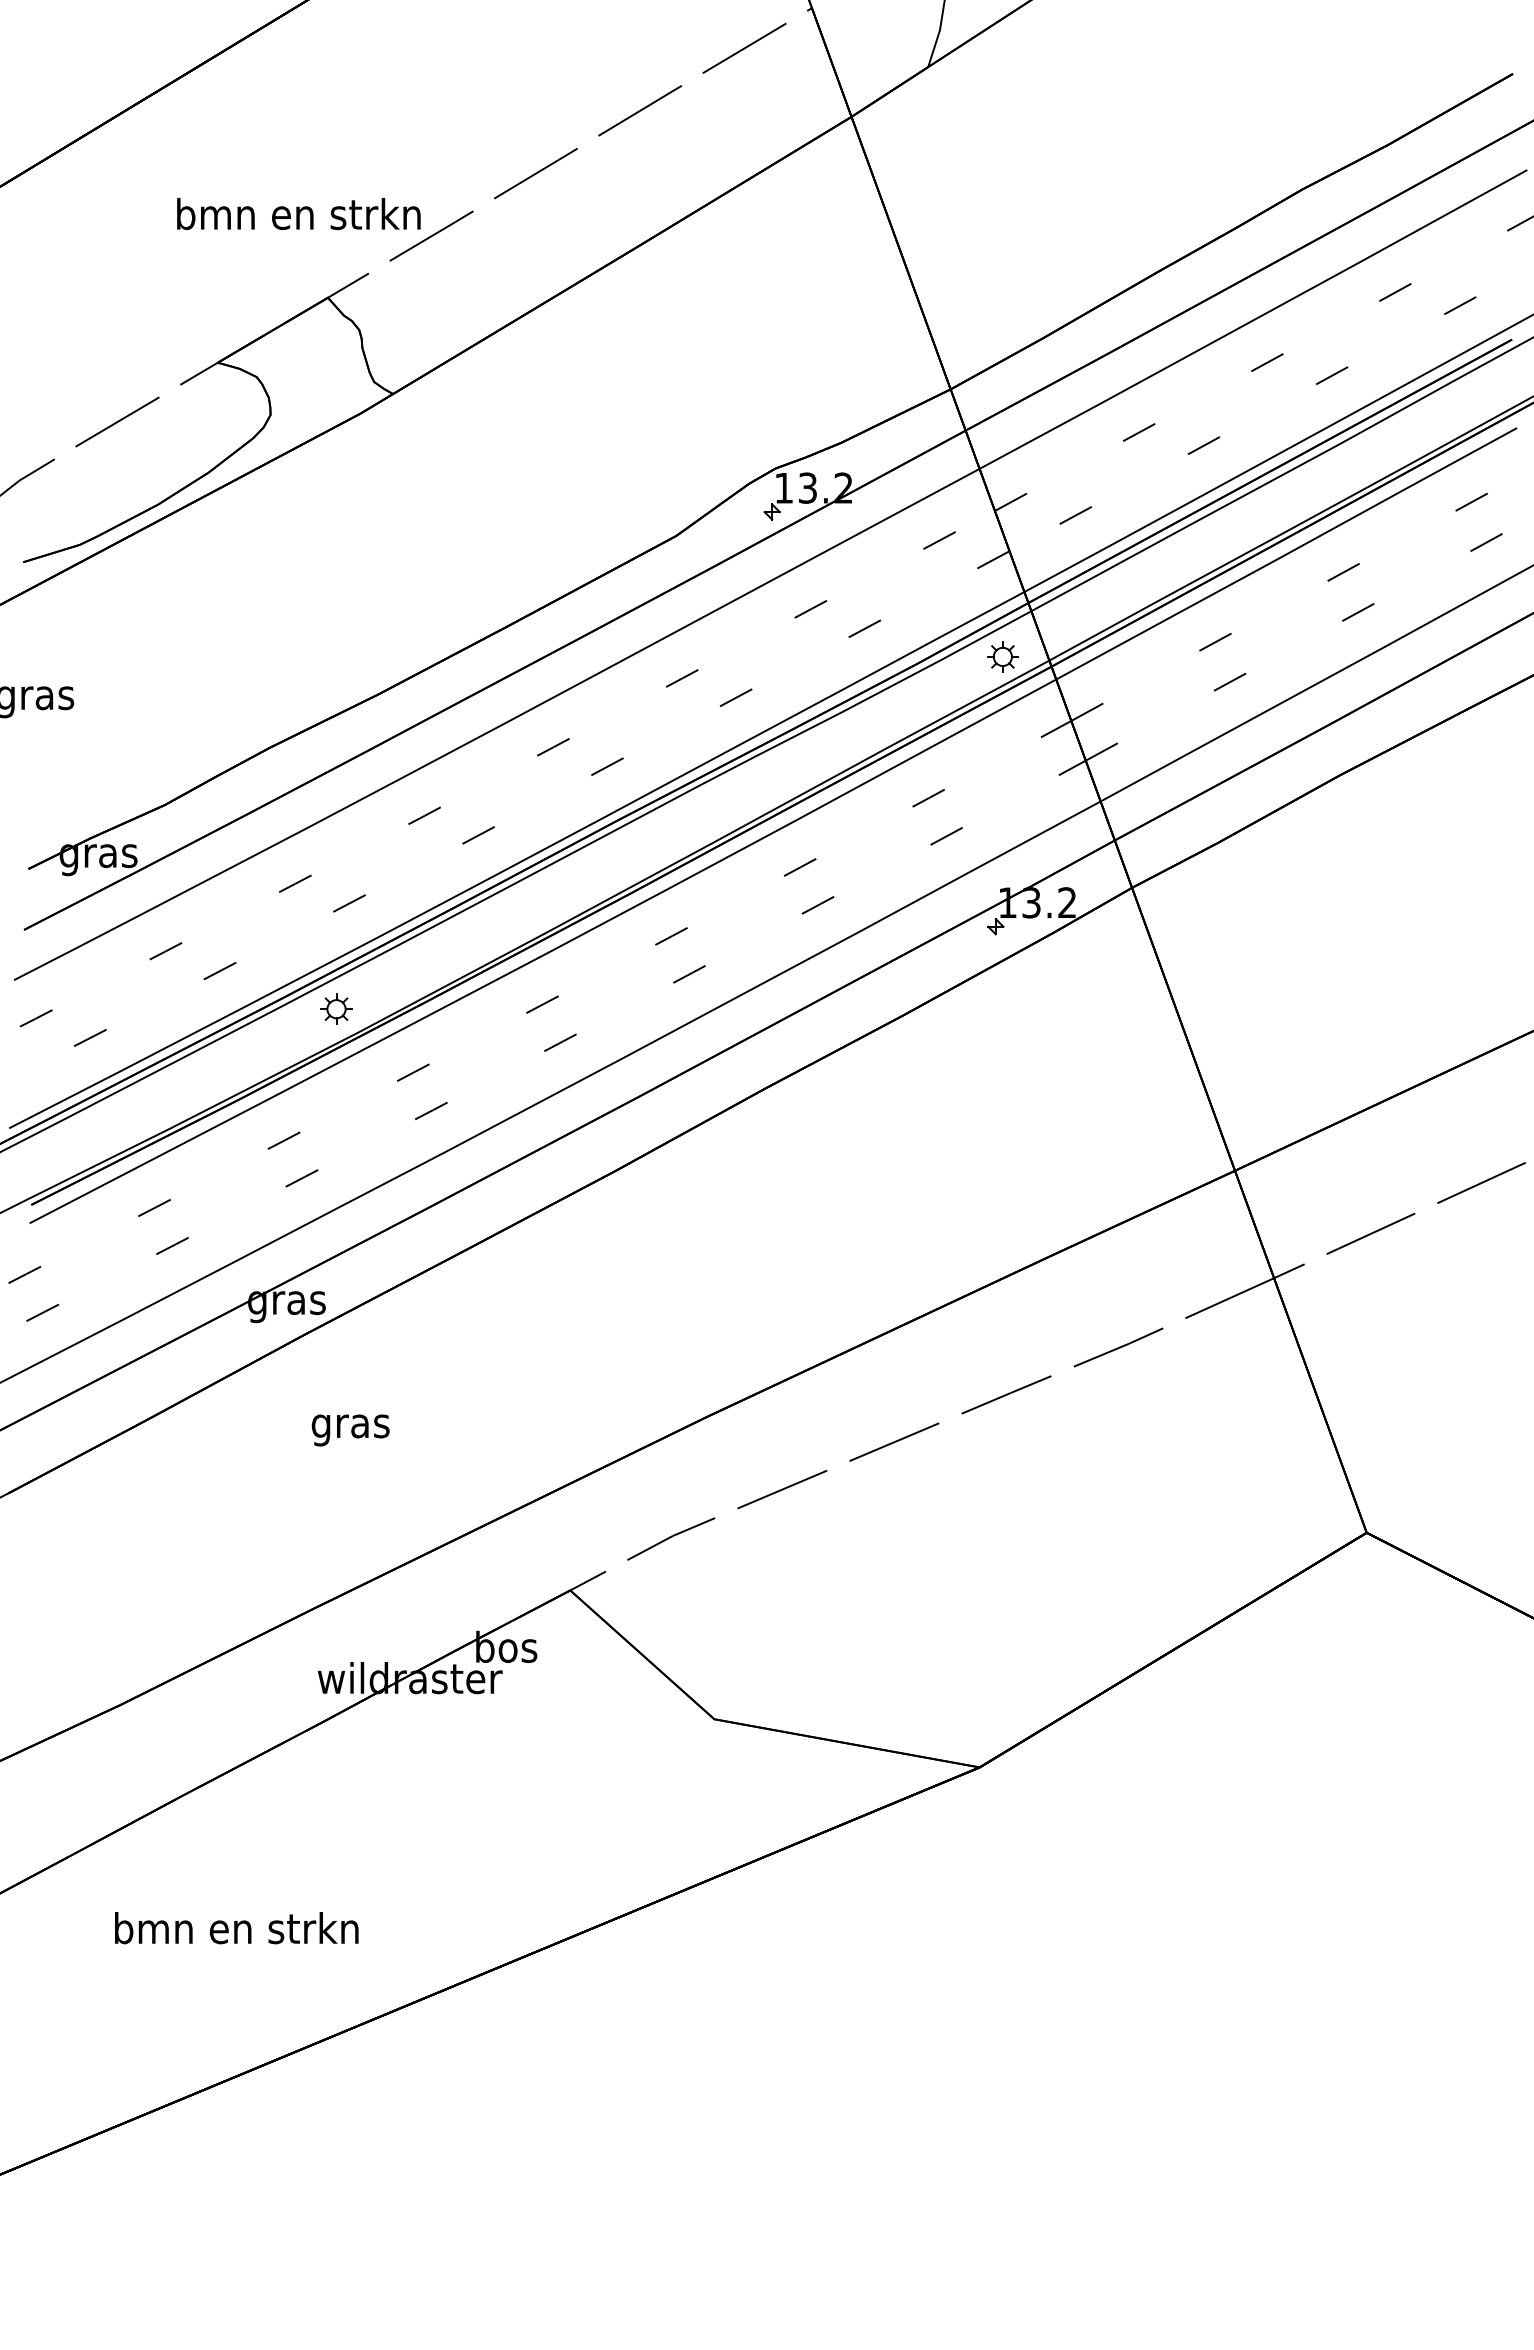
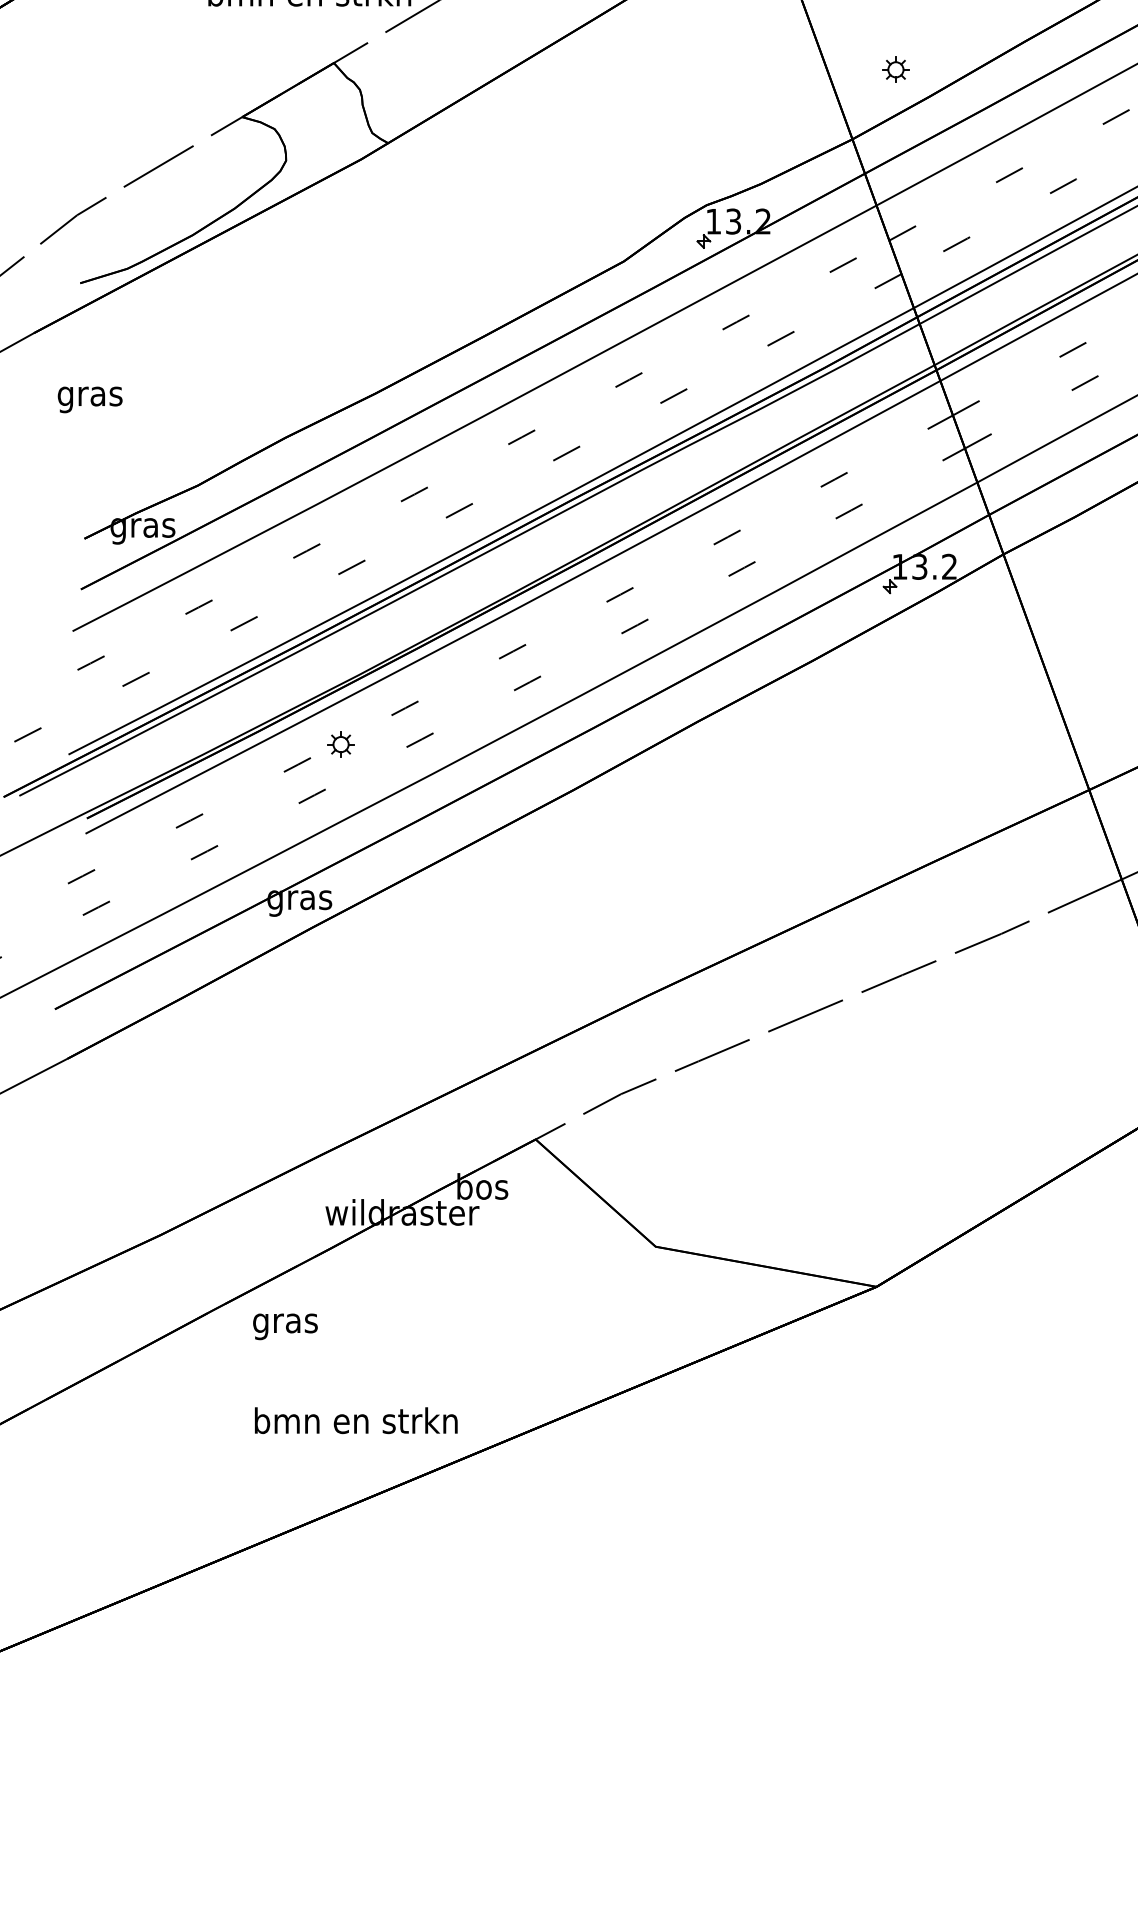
part: (1002, 656) -> (895, 69), moved
part: (336, 1008) -> (341, 743), moved
text: (350, 1430) -> (285, 1326), moved
text: (236, 1928) -> (356, 1420), moved

